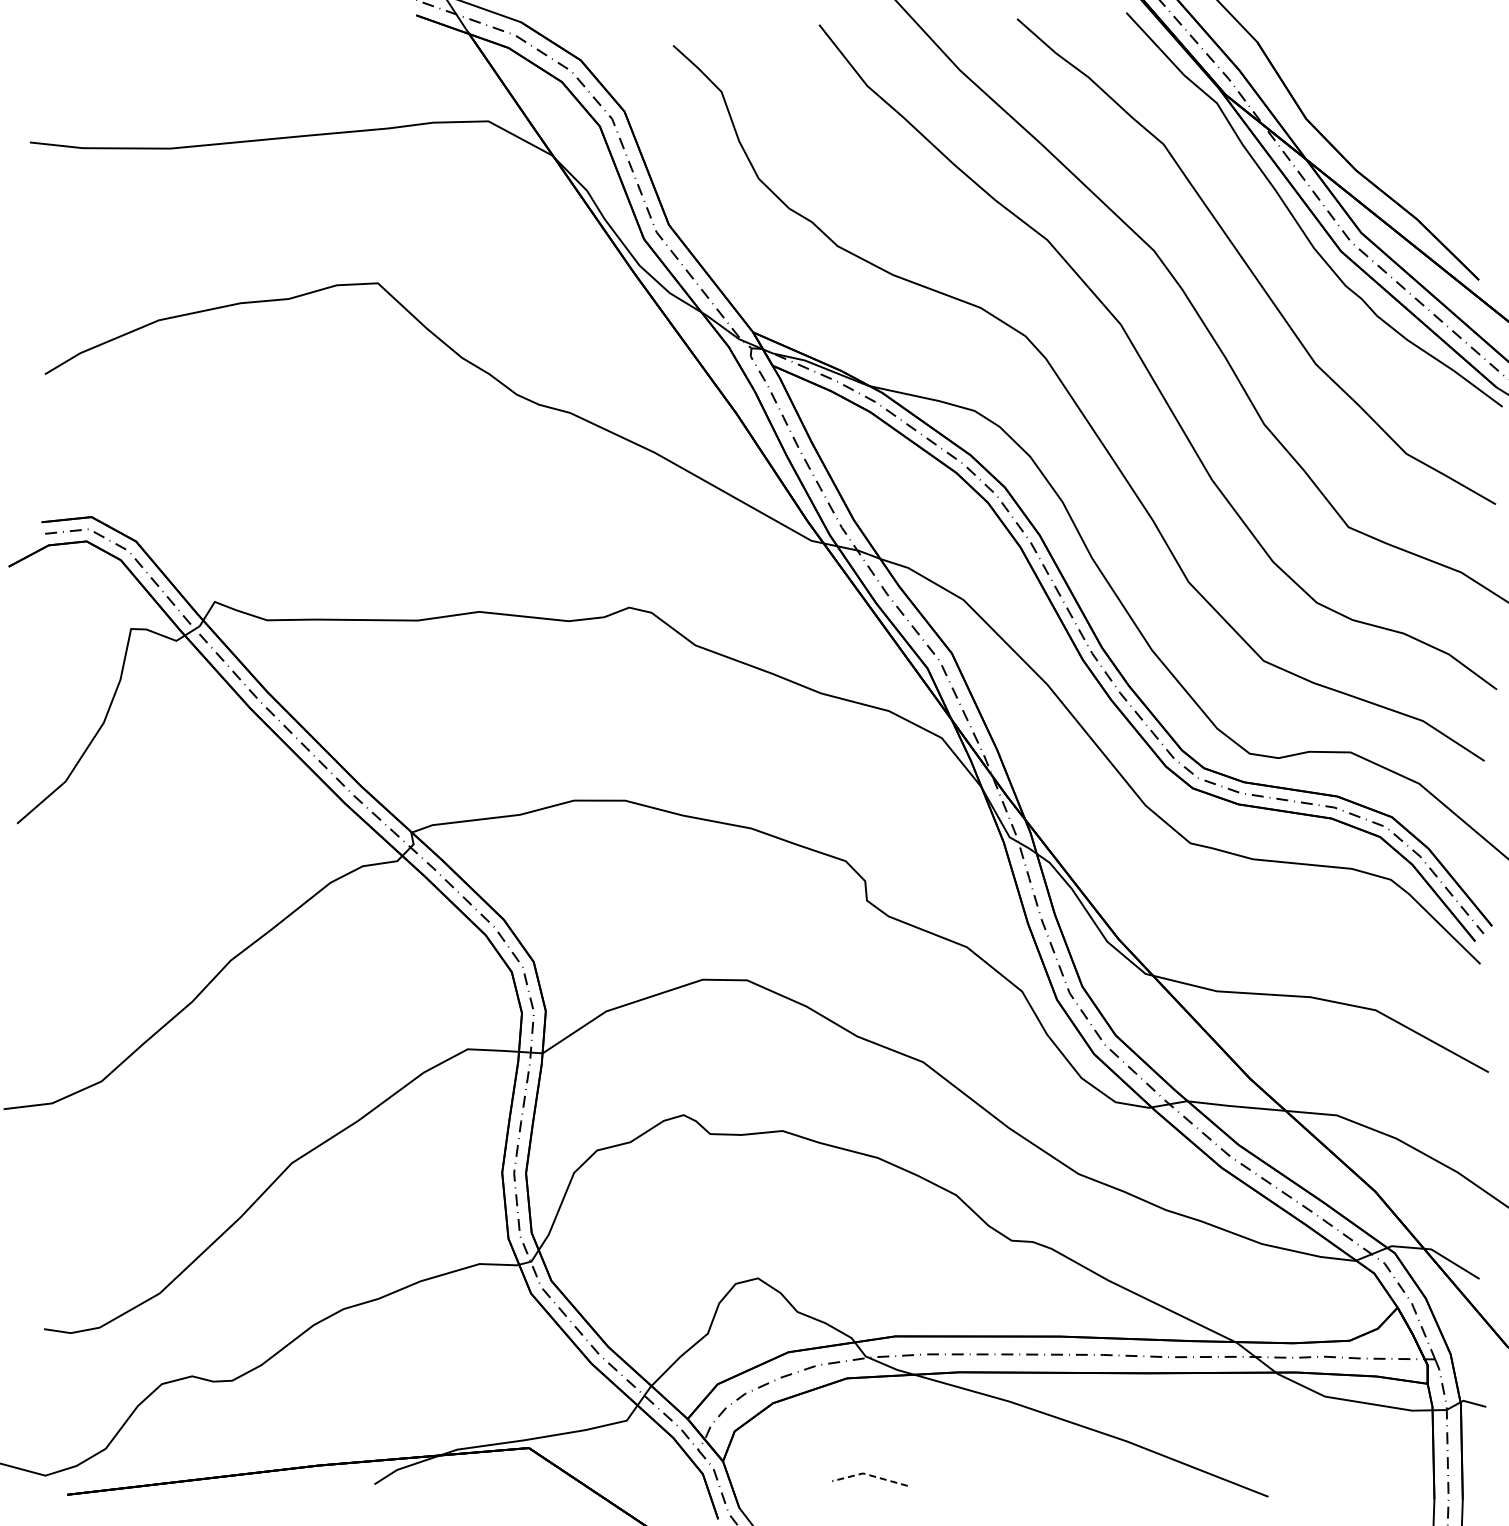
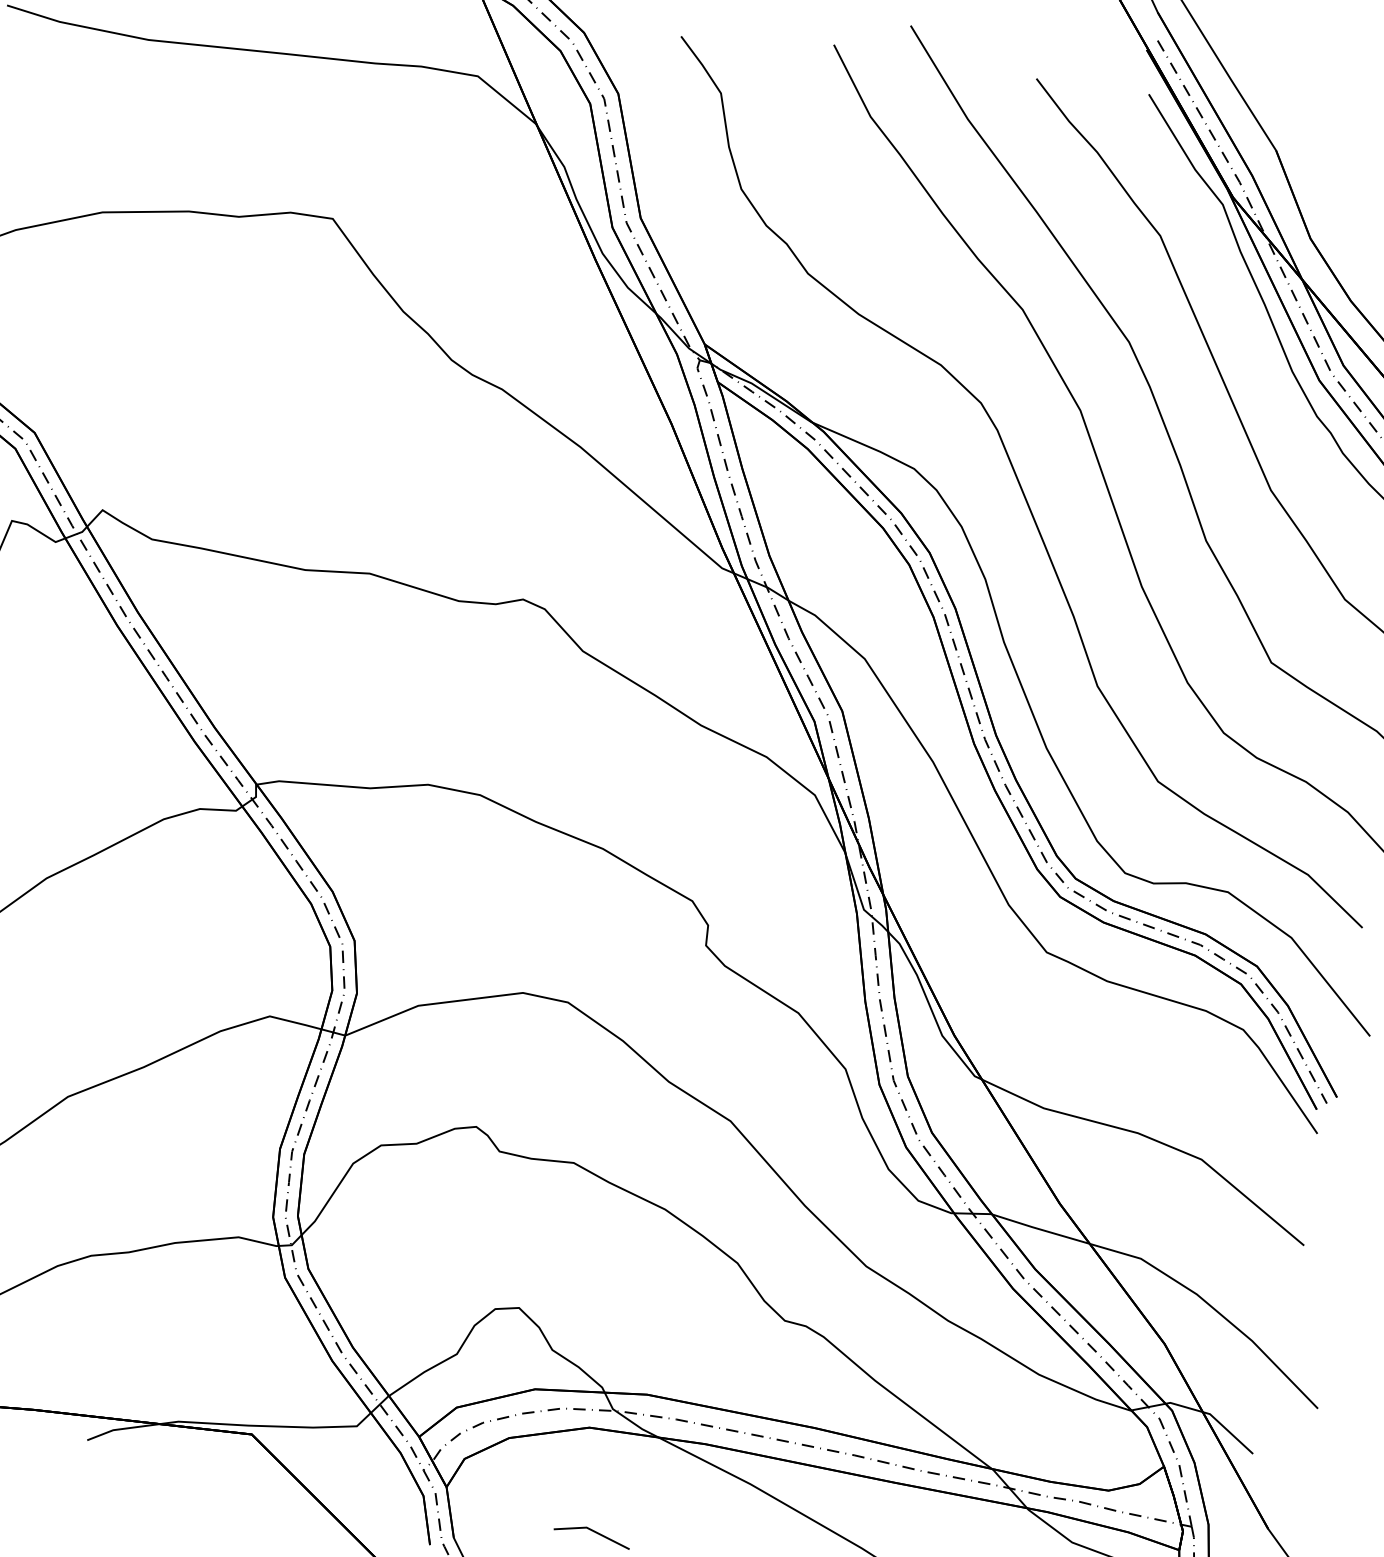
line: (869, 1475) -> (592, 1531), dashed -> solid

